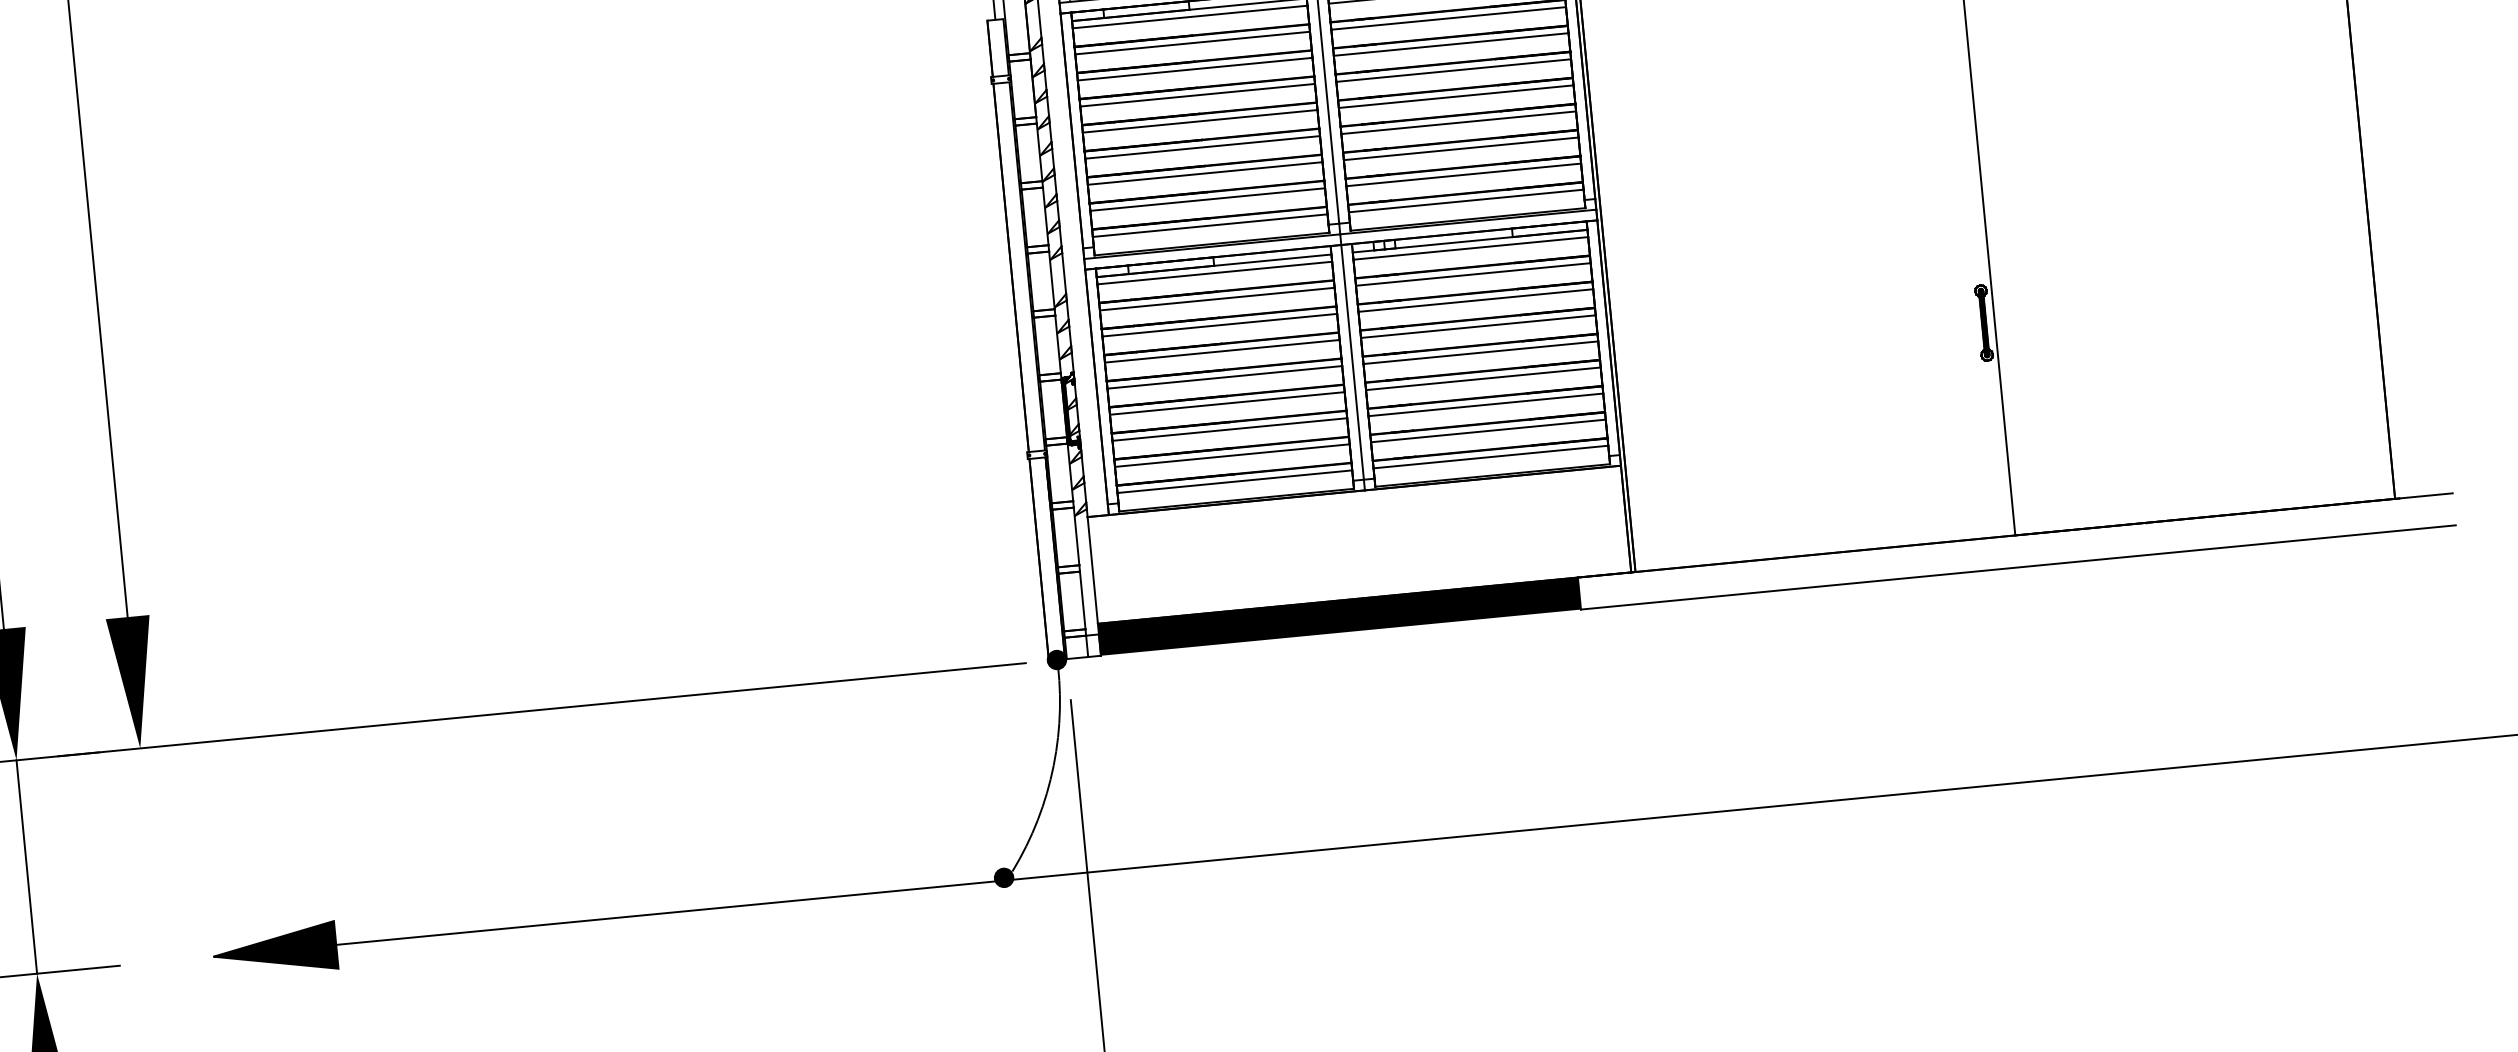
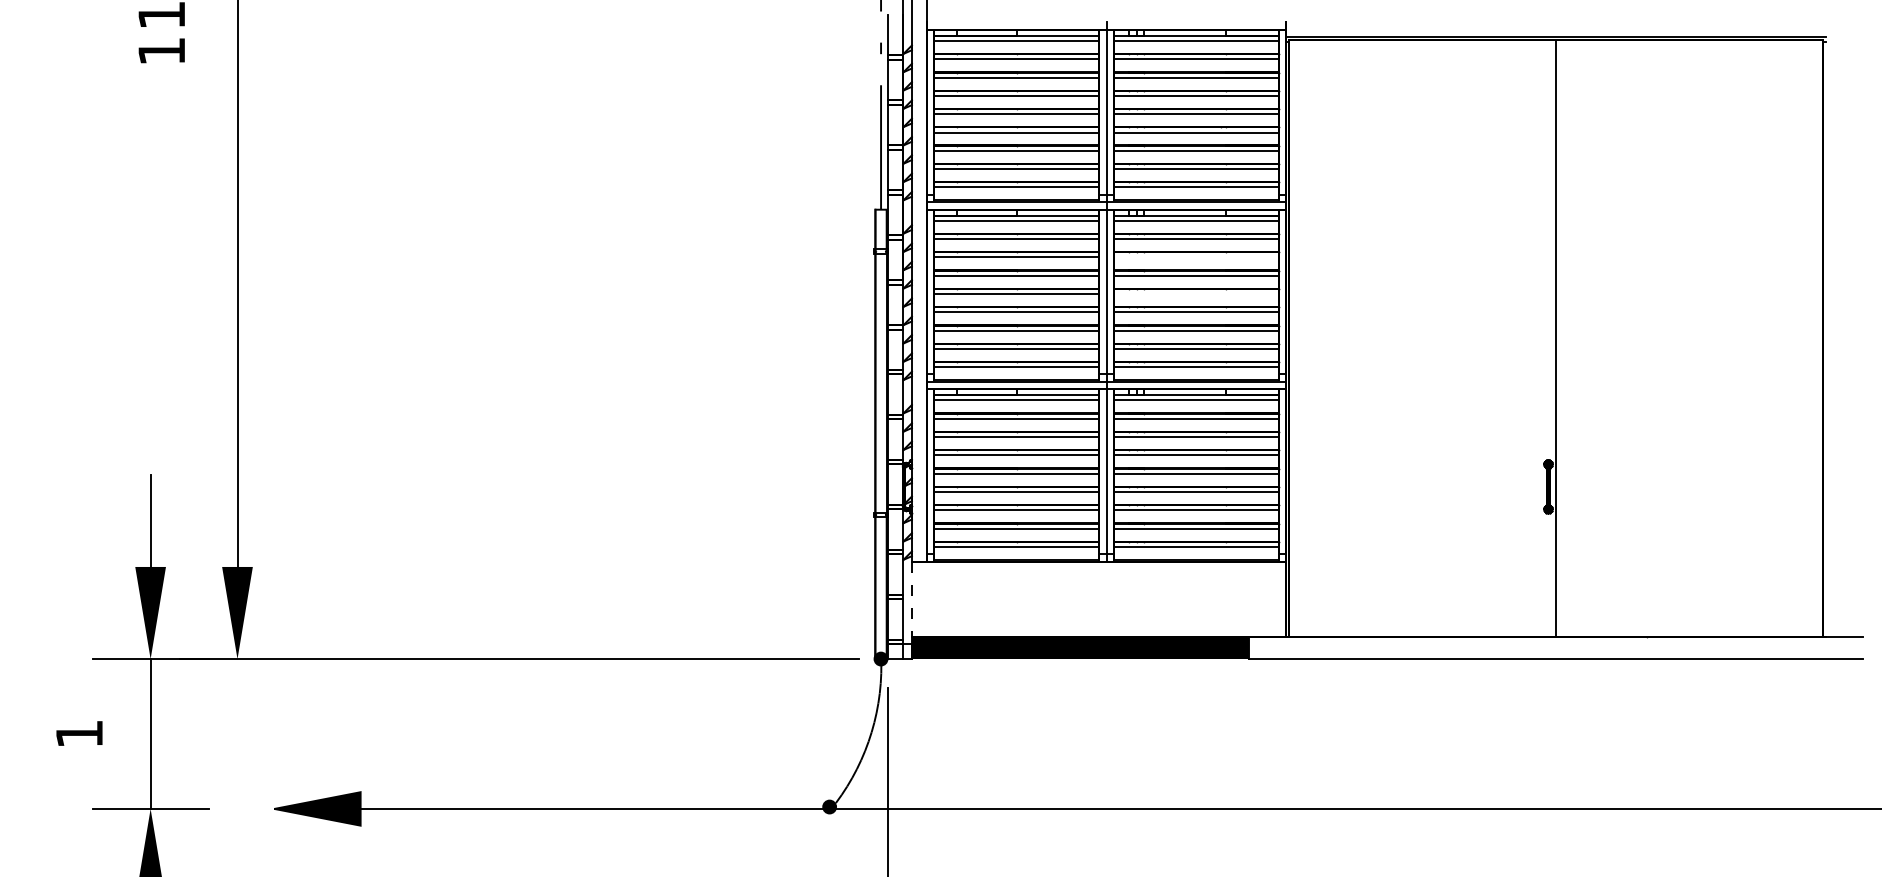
line: (1451, 44) -> (1196, 257), removed
line: (1456, 96) -> (1196, 293), removed
line: (1092, 570) -> (911, 599), solid -> dashed

